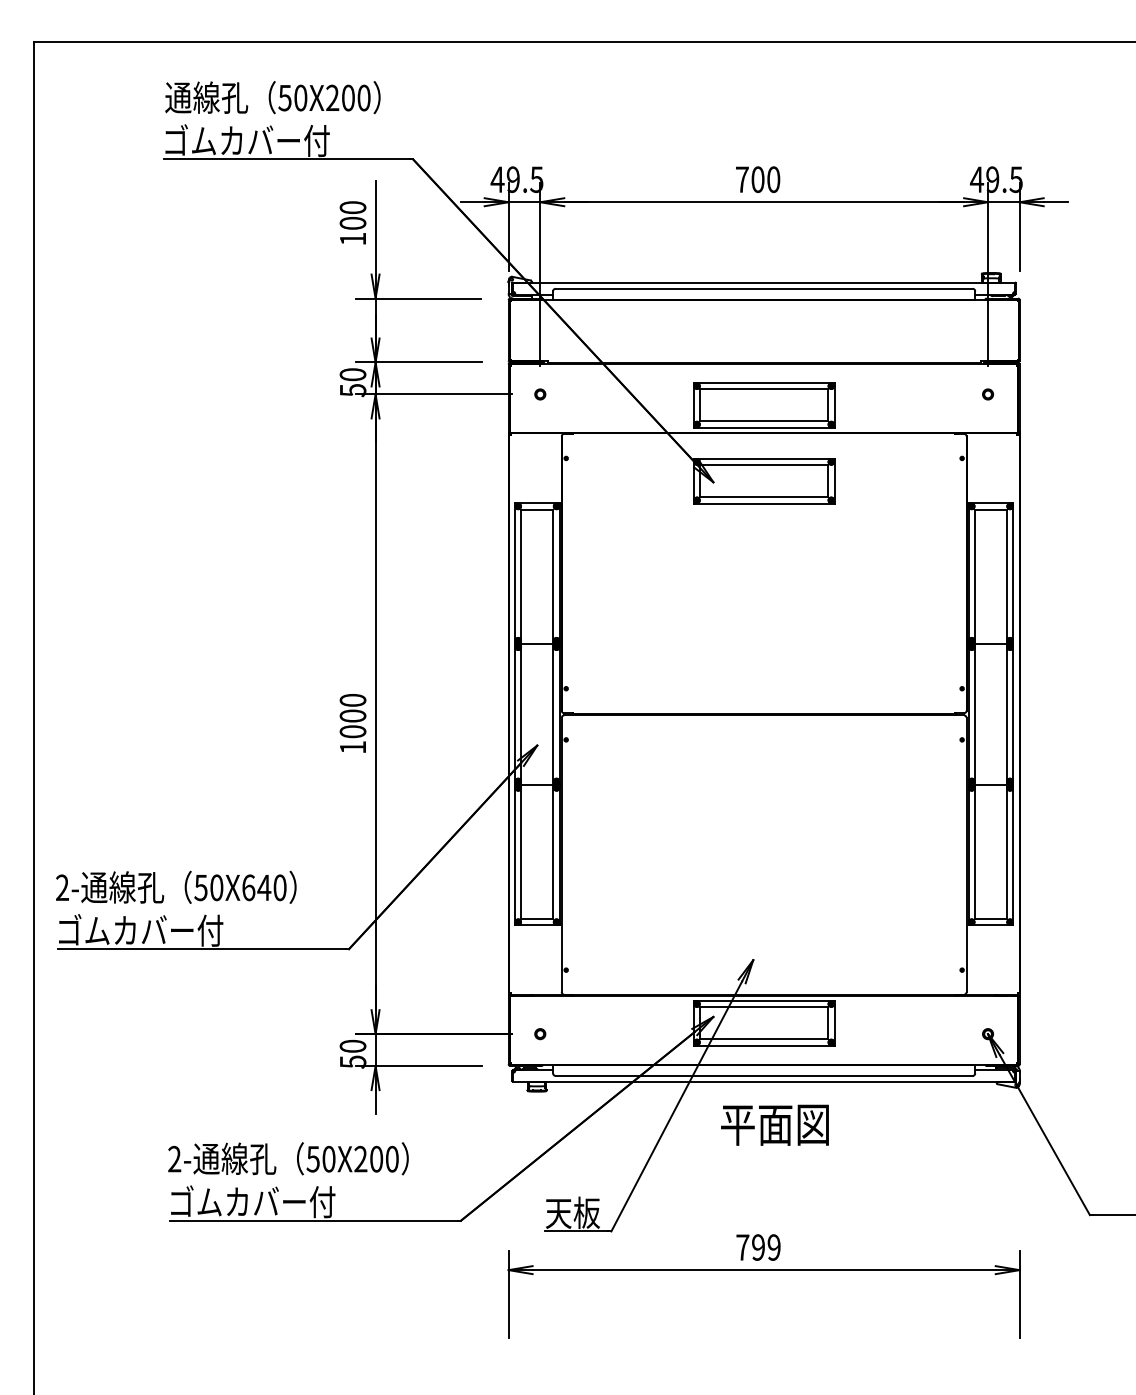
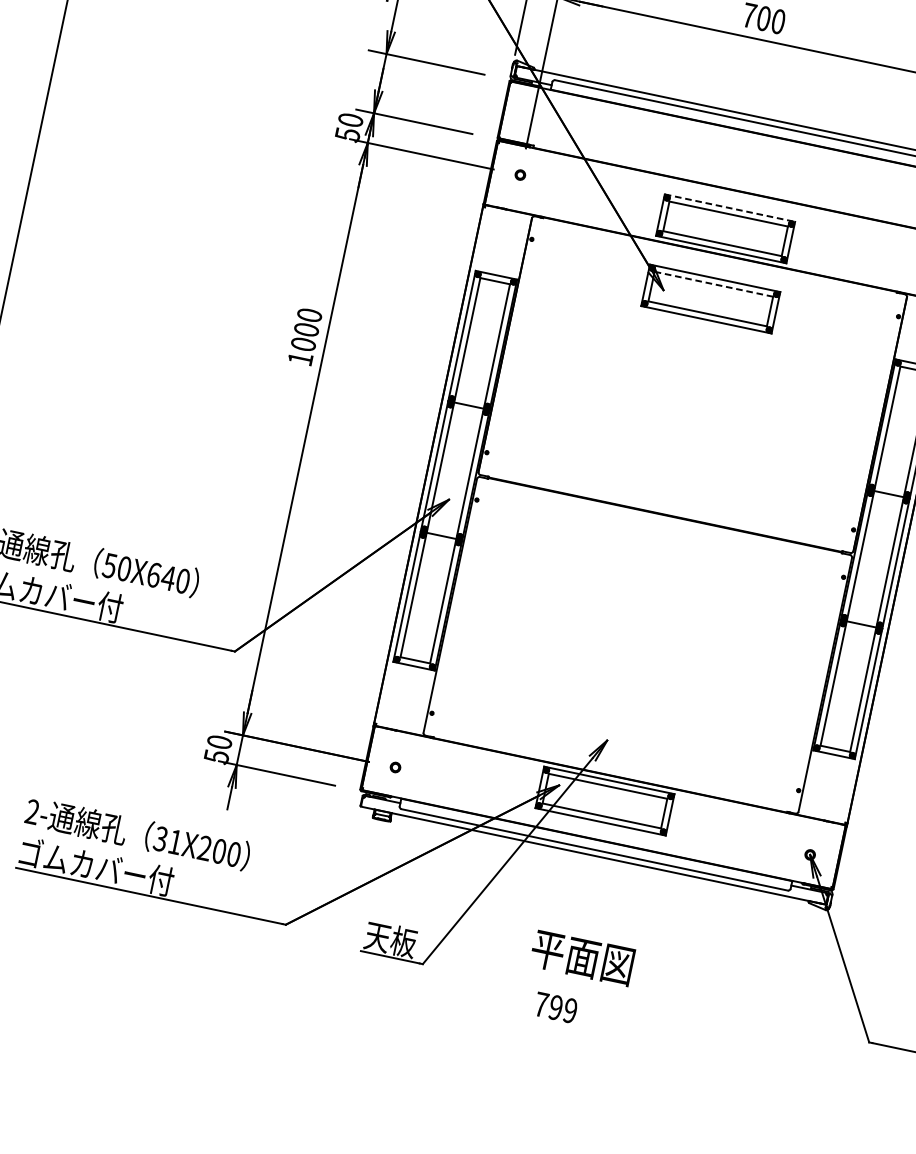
line: (764, 382) -> (730, 207), solid -> dashed
line: (764, 465) -> (714, 284), solid -> dashed
text: (352, 723) -> (304, 336), moved
text: (774, 1124) -> (582, 957), moved
text: (320, 1158) -> (167, 839), 50X200 -> 31X200
part: (763, 1270) -> (556, 1029), removed

